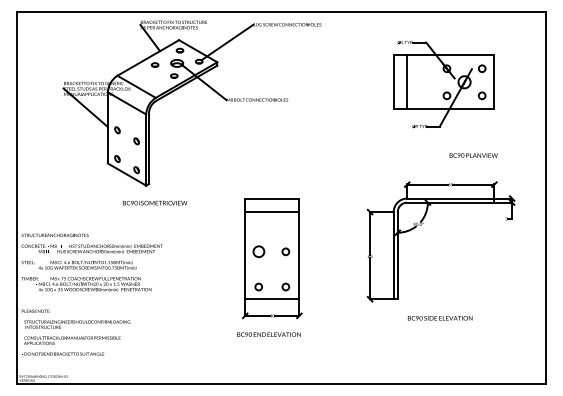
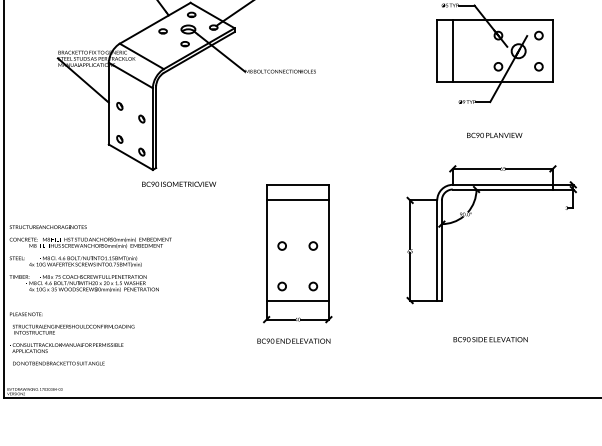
text: (473, 155) -> (494, 135), moved
text: (155, 202) -> (179, 183), moved
circle: (258, 251) -> (281, 245), size x0.62
text: (440, 318) -> (491, 339), moved

